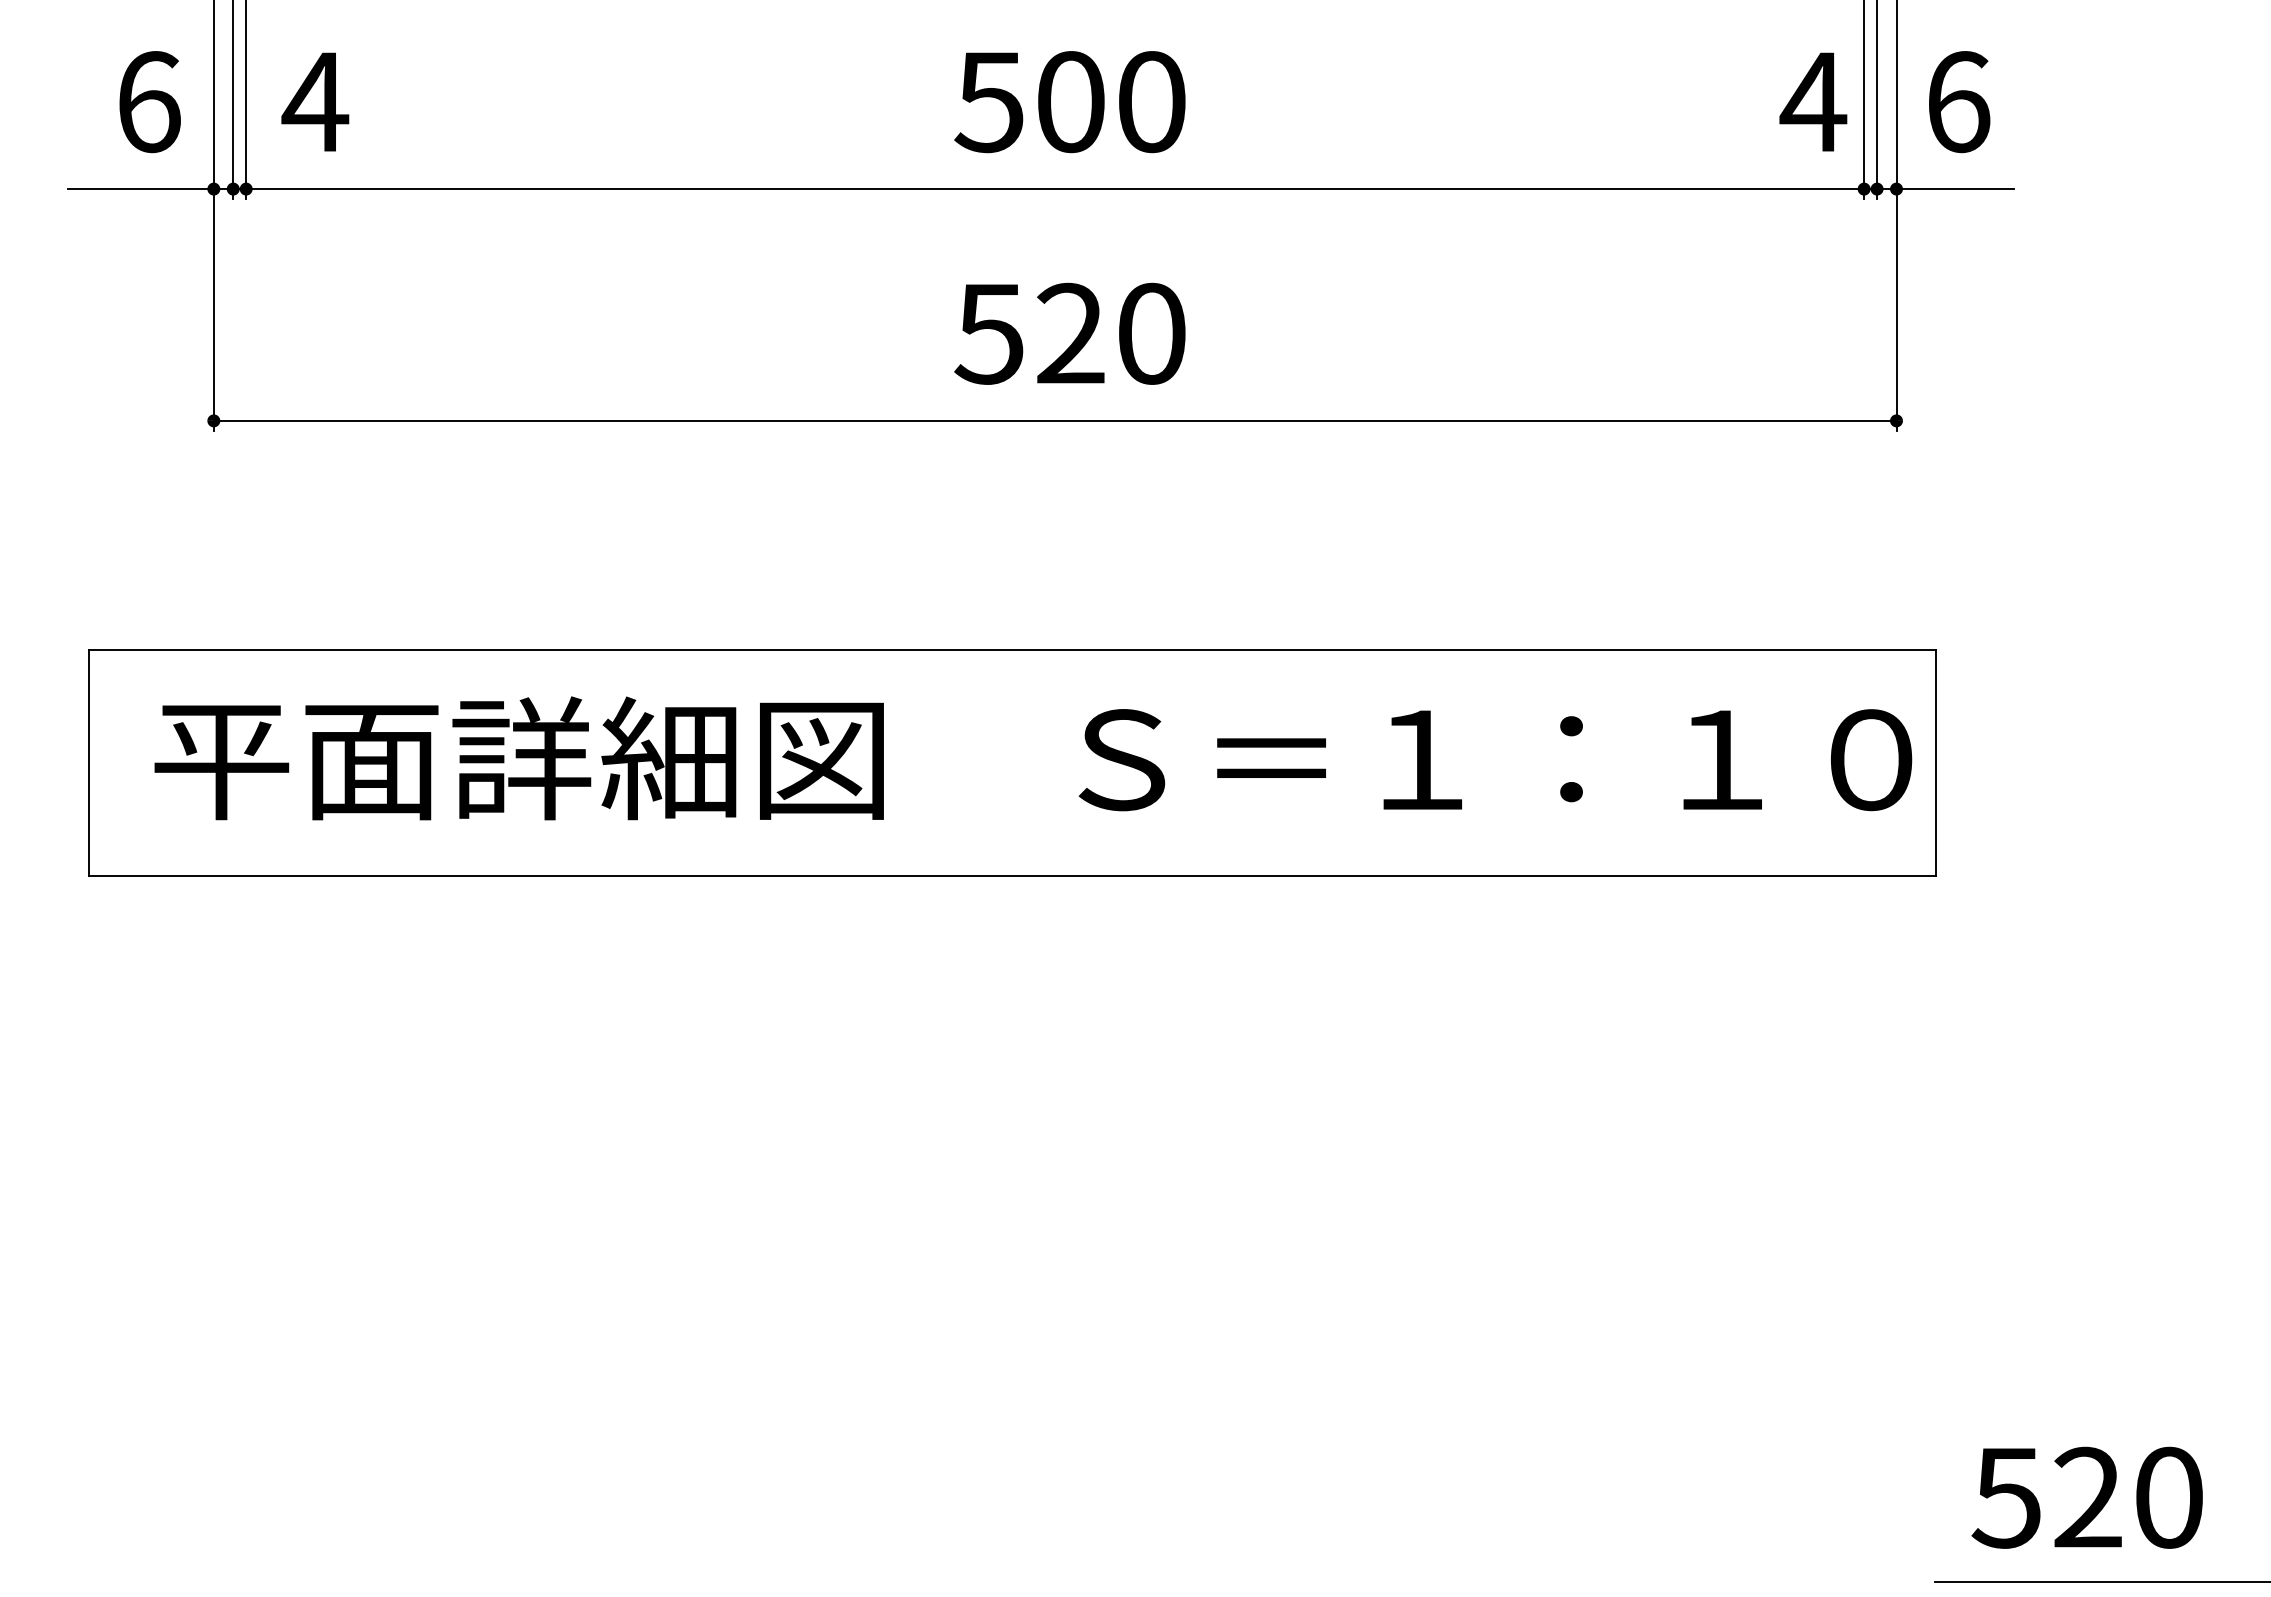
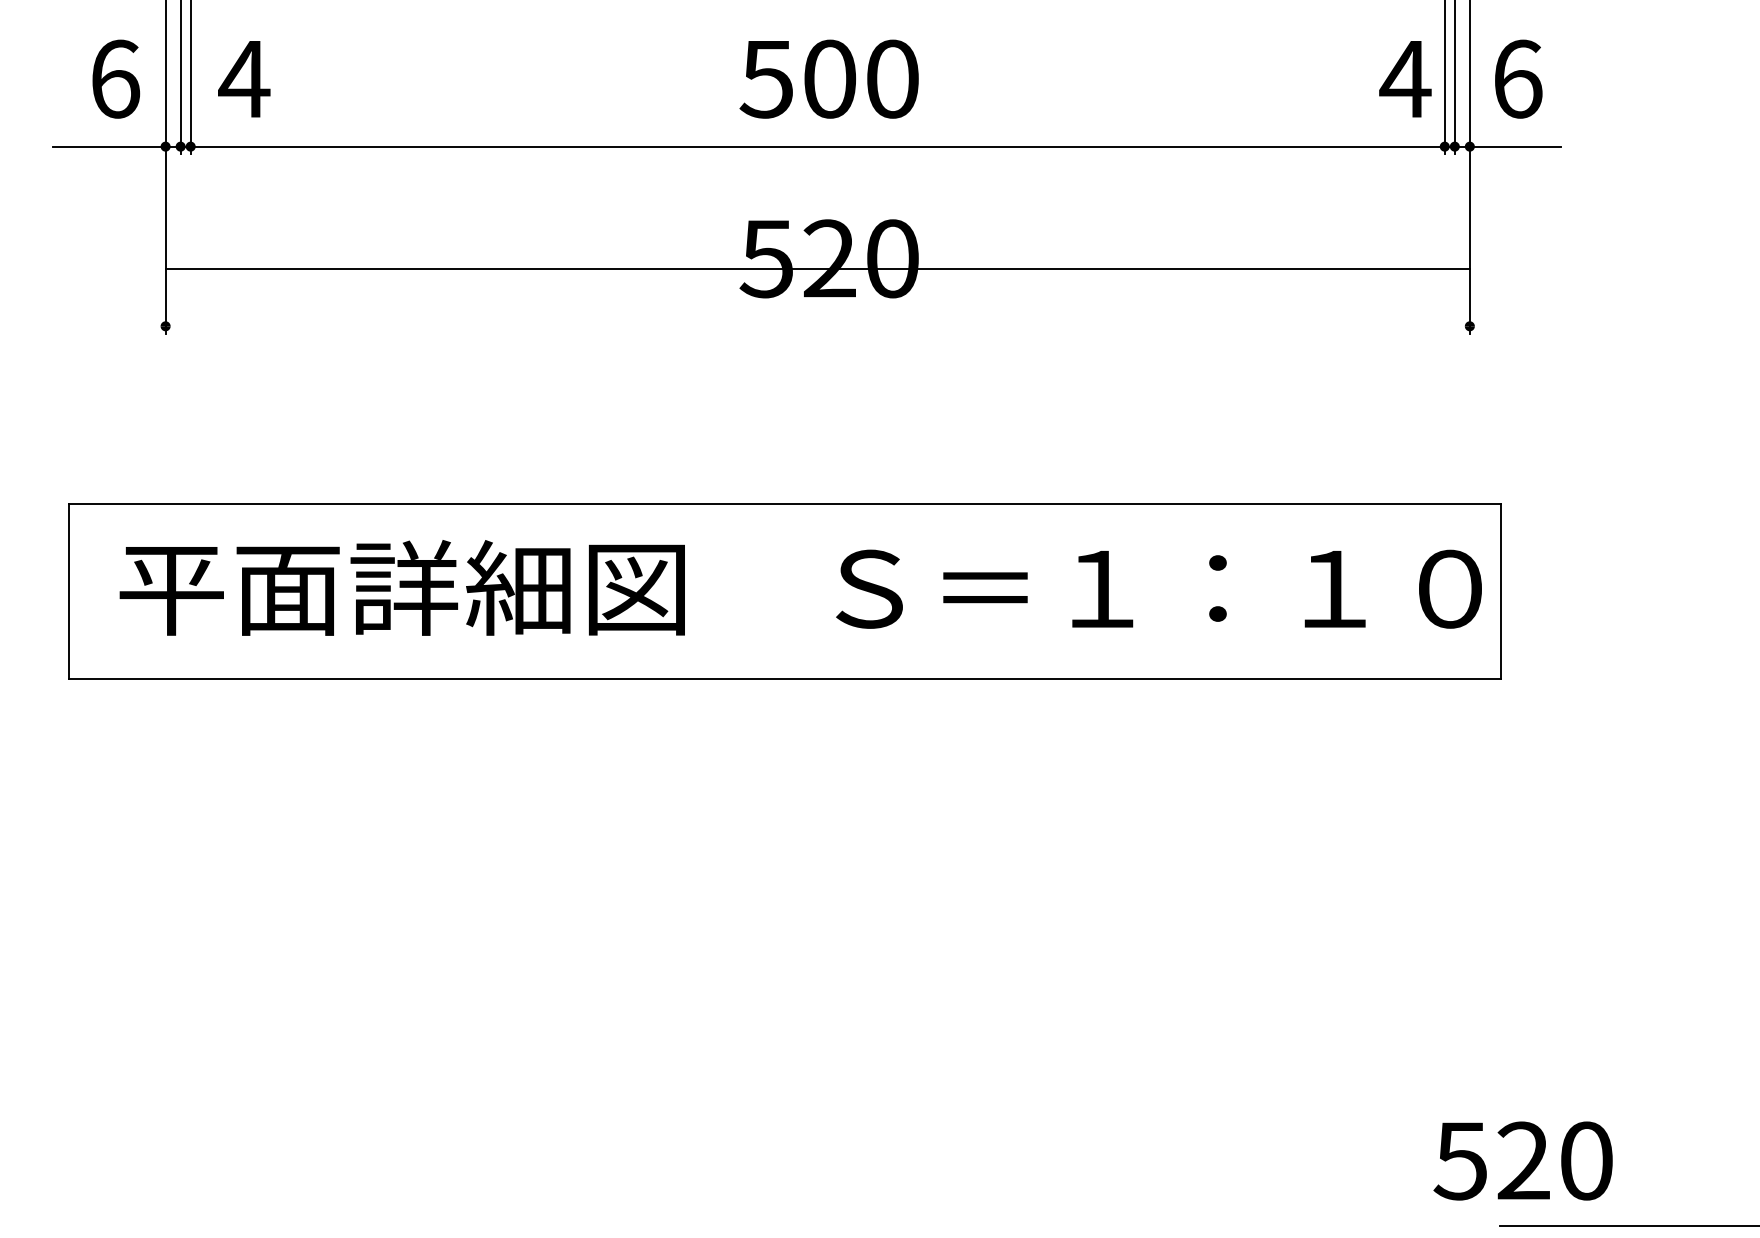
line: (1054, 420) -> (817, 268), moved
text: (2086, 1497) -> (1522, 1160), moved

